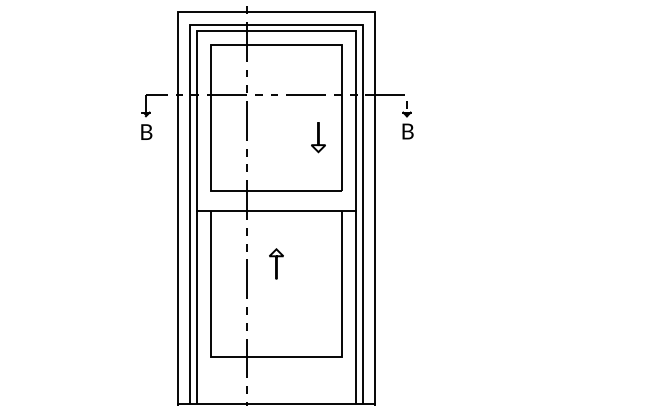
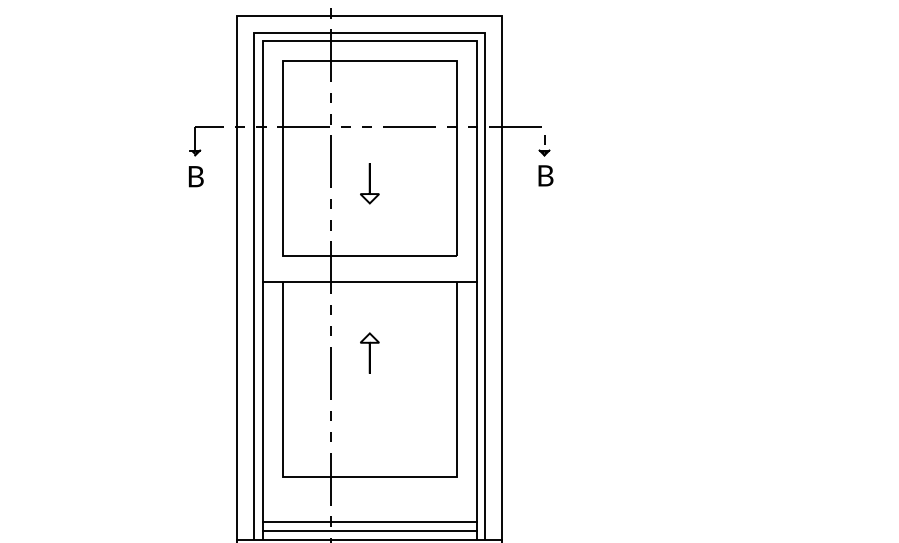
part: (318, 137) -> (369, 183), moved
line: (276, 390) -> (369, 522), added
line: (276, 397) -> (369, 531), added

